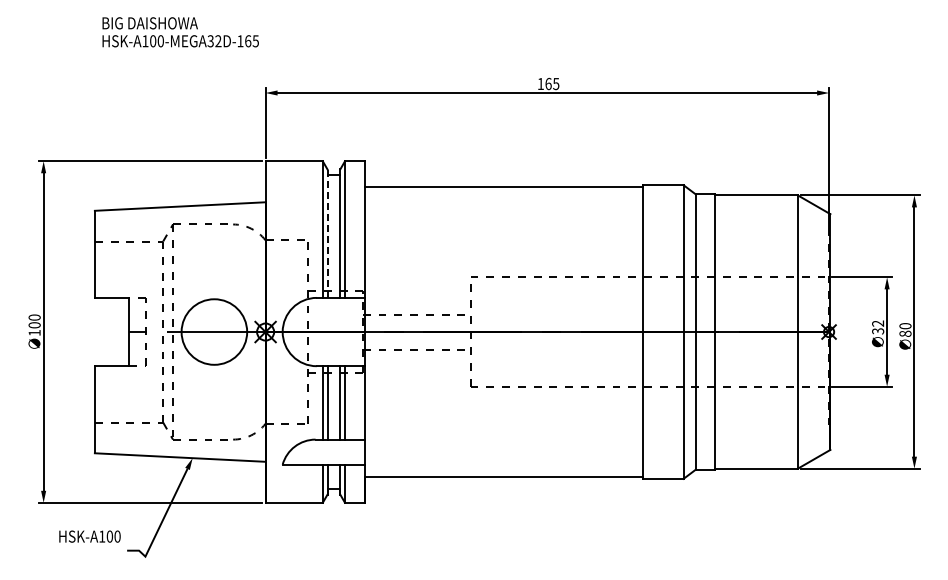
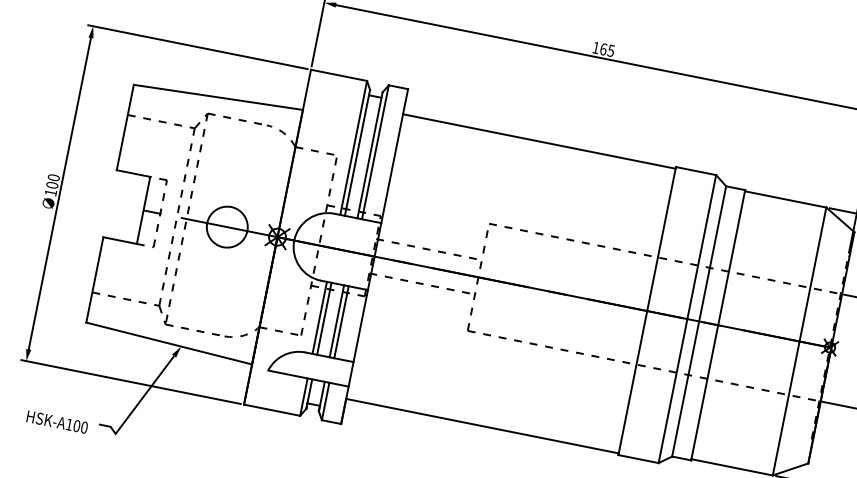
line: (327, 233) -> (357, 152), dashed -> solid
circle: (213, 331) -> (226, 226), size x0.62
text: (89, 536) -> (56, 421), moved

